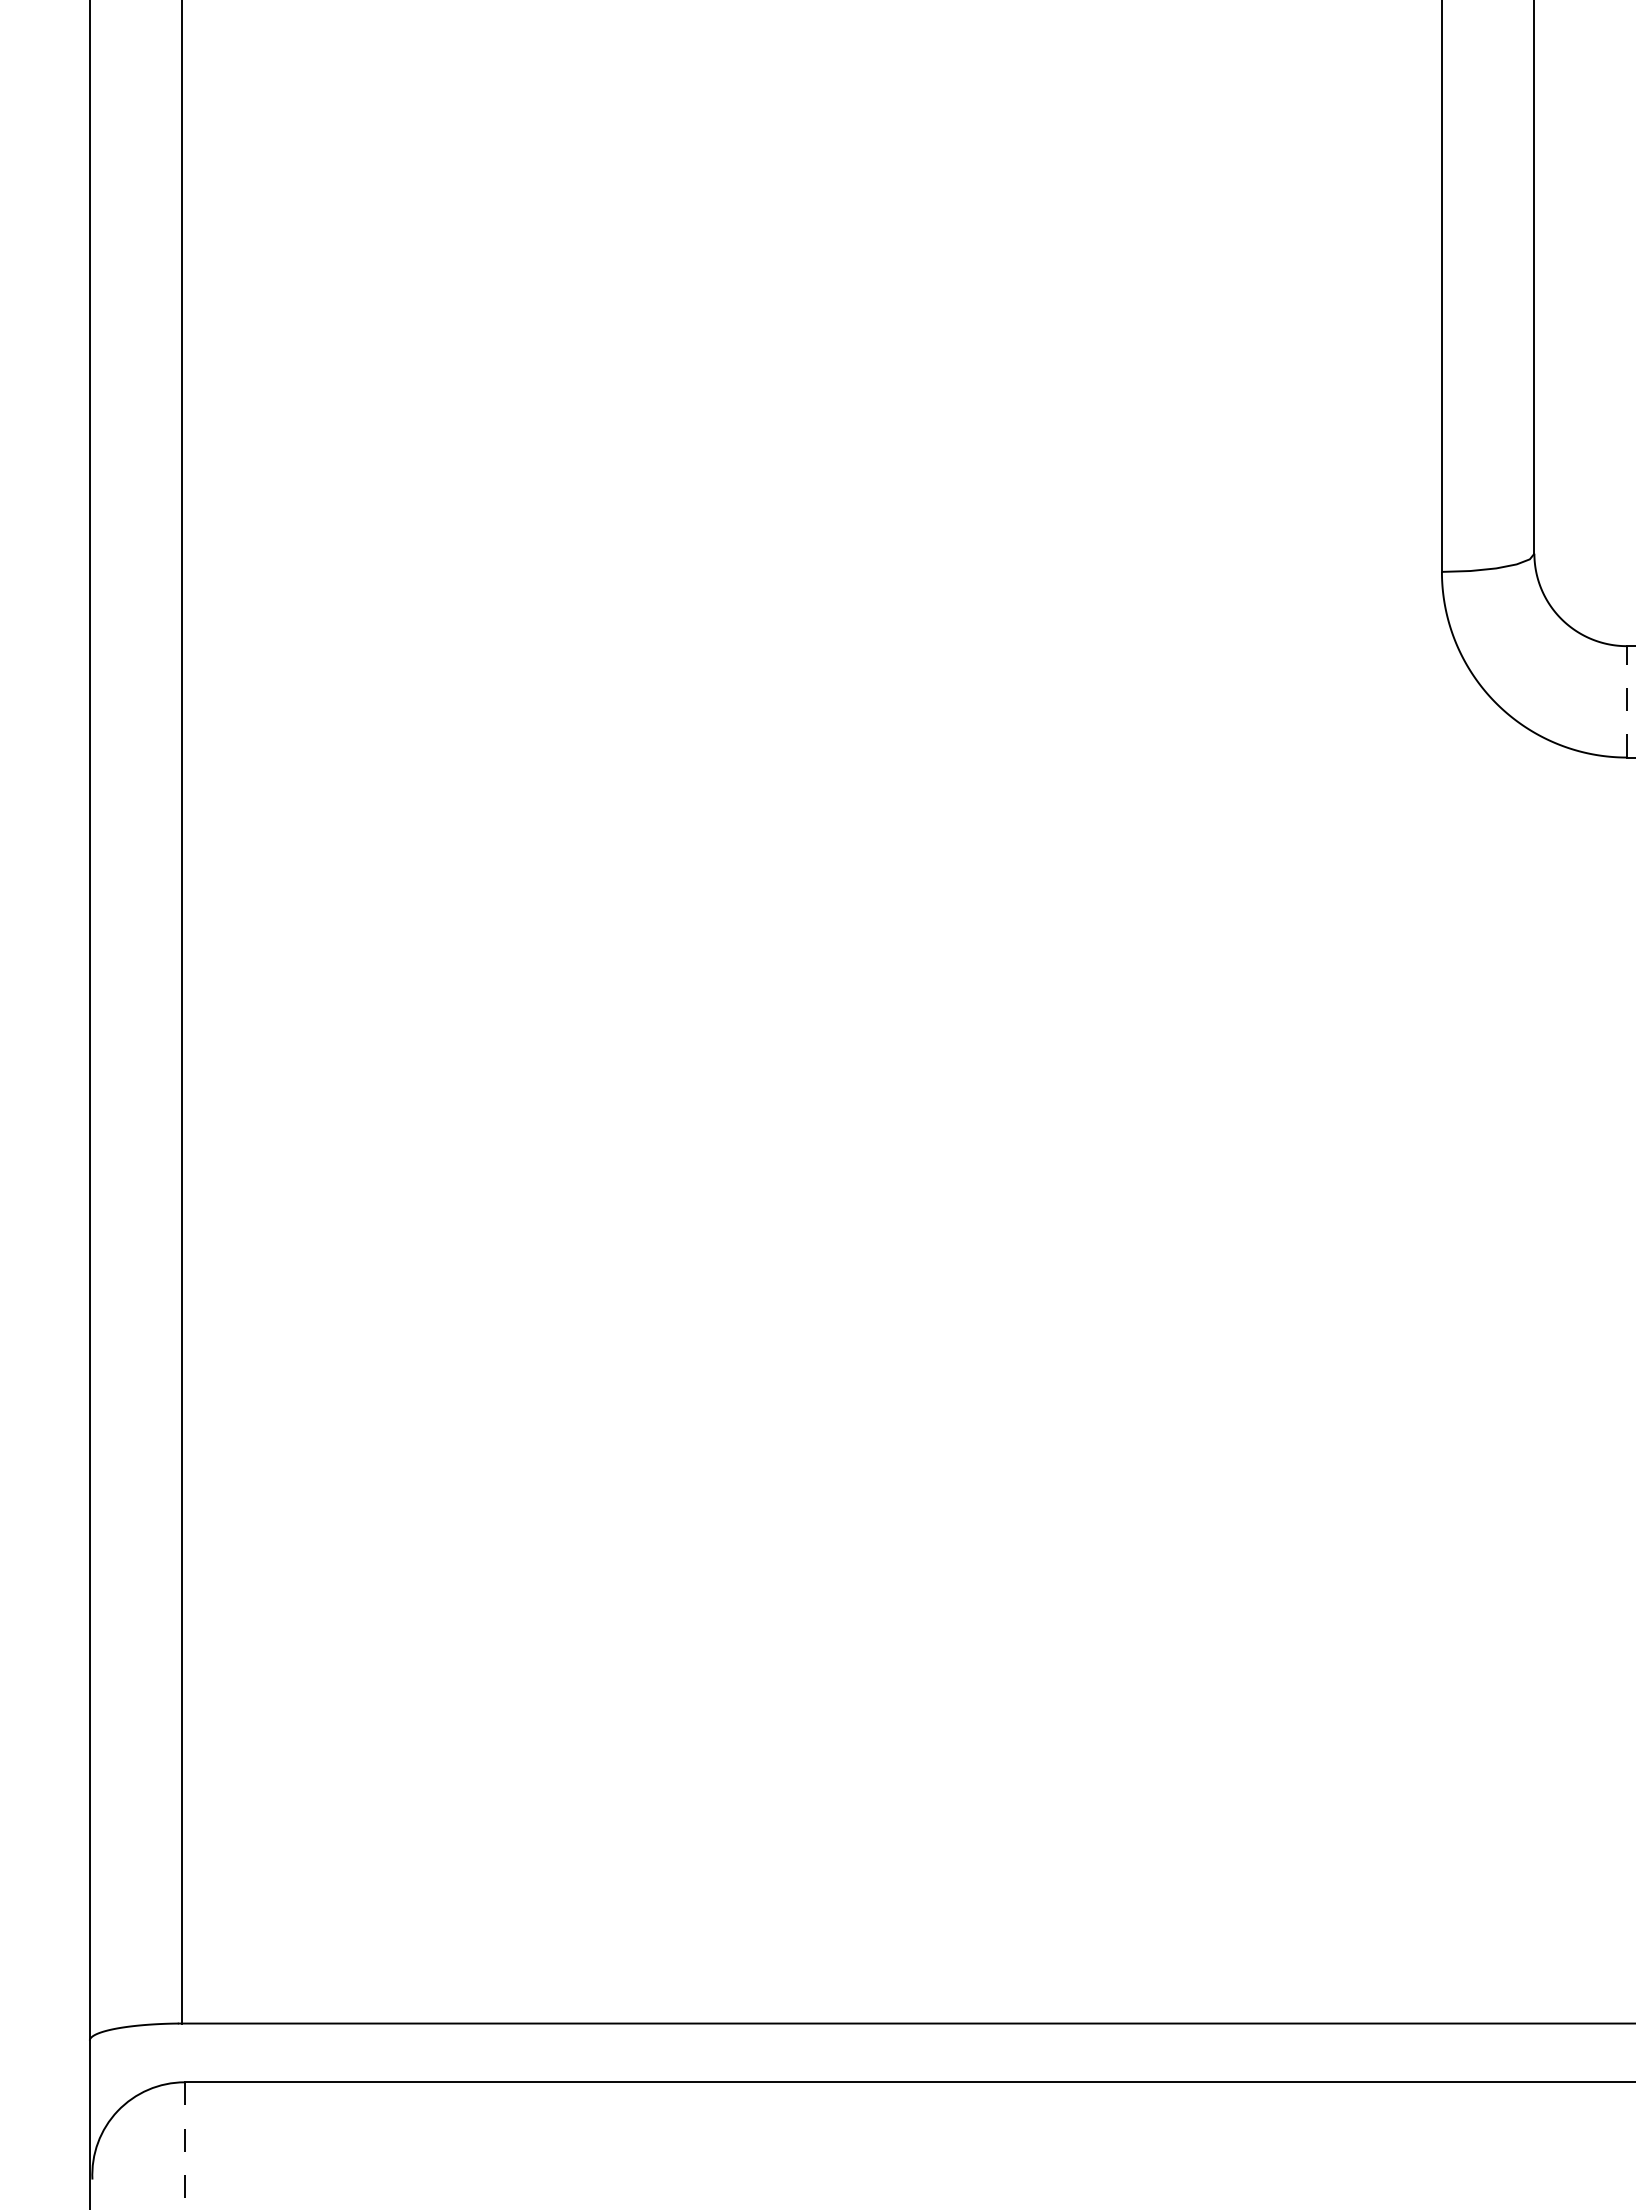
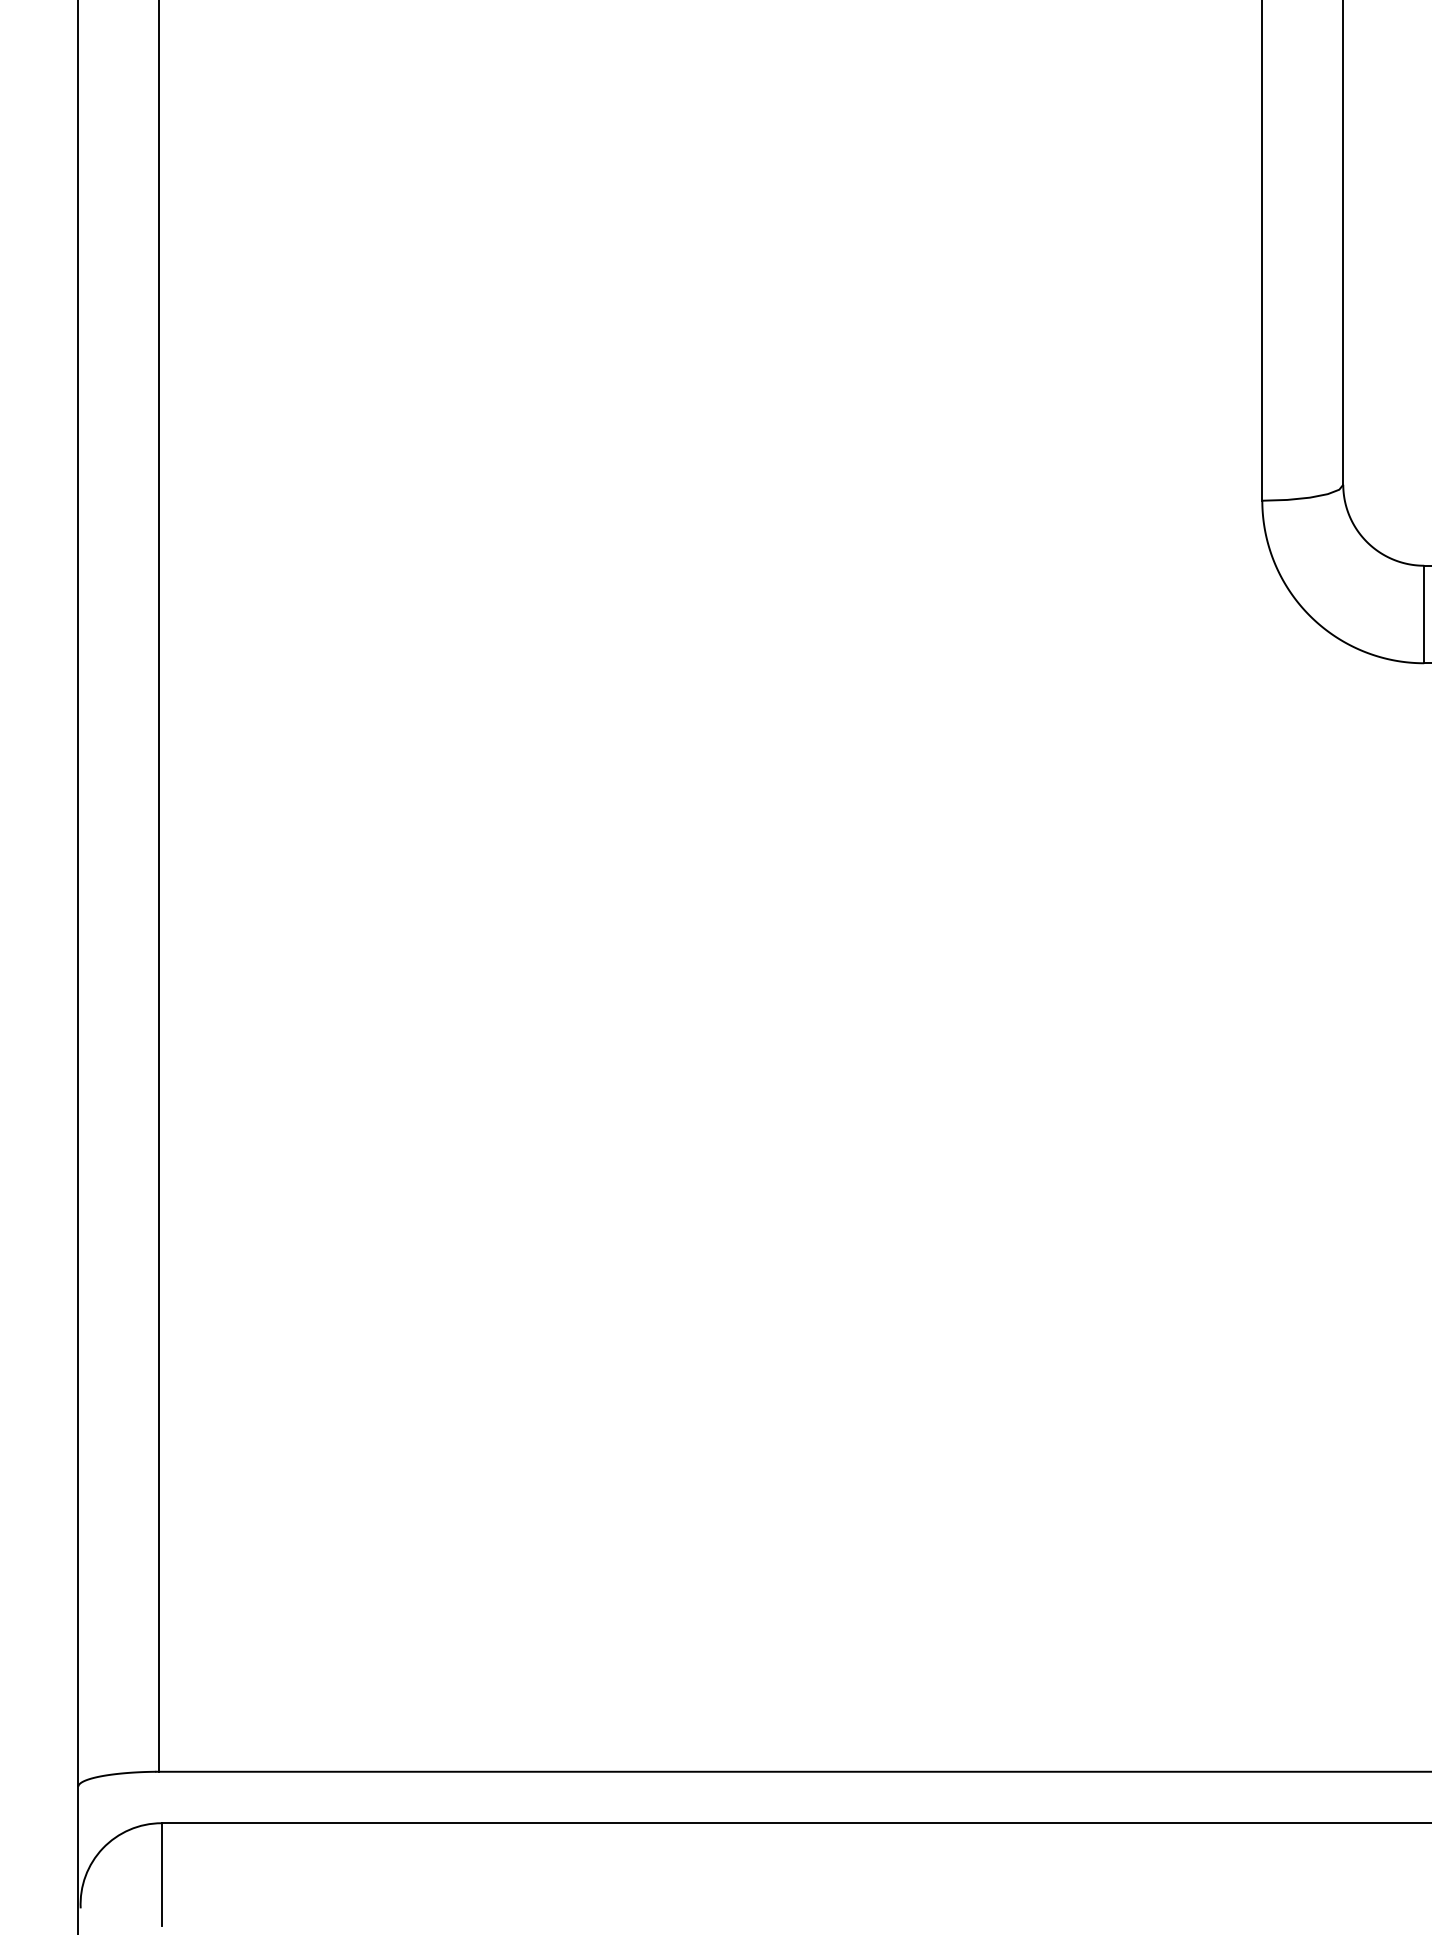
line: (1626, 701) -> (1423, 614), dashed -> solid
line: (184, 2140) -> (161, 1874), dashed -> solid

